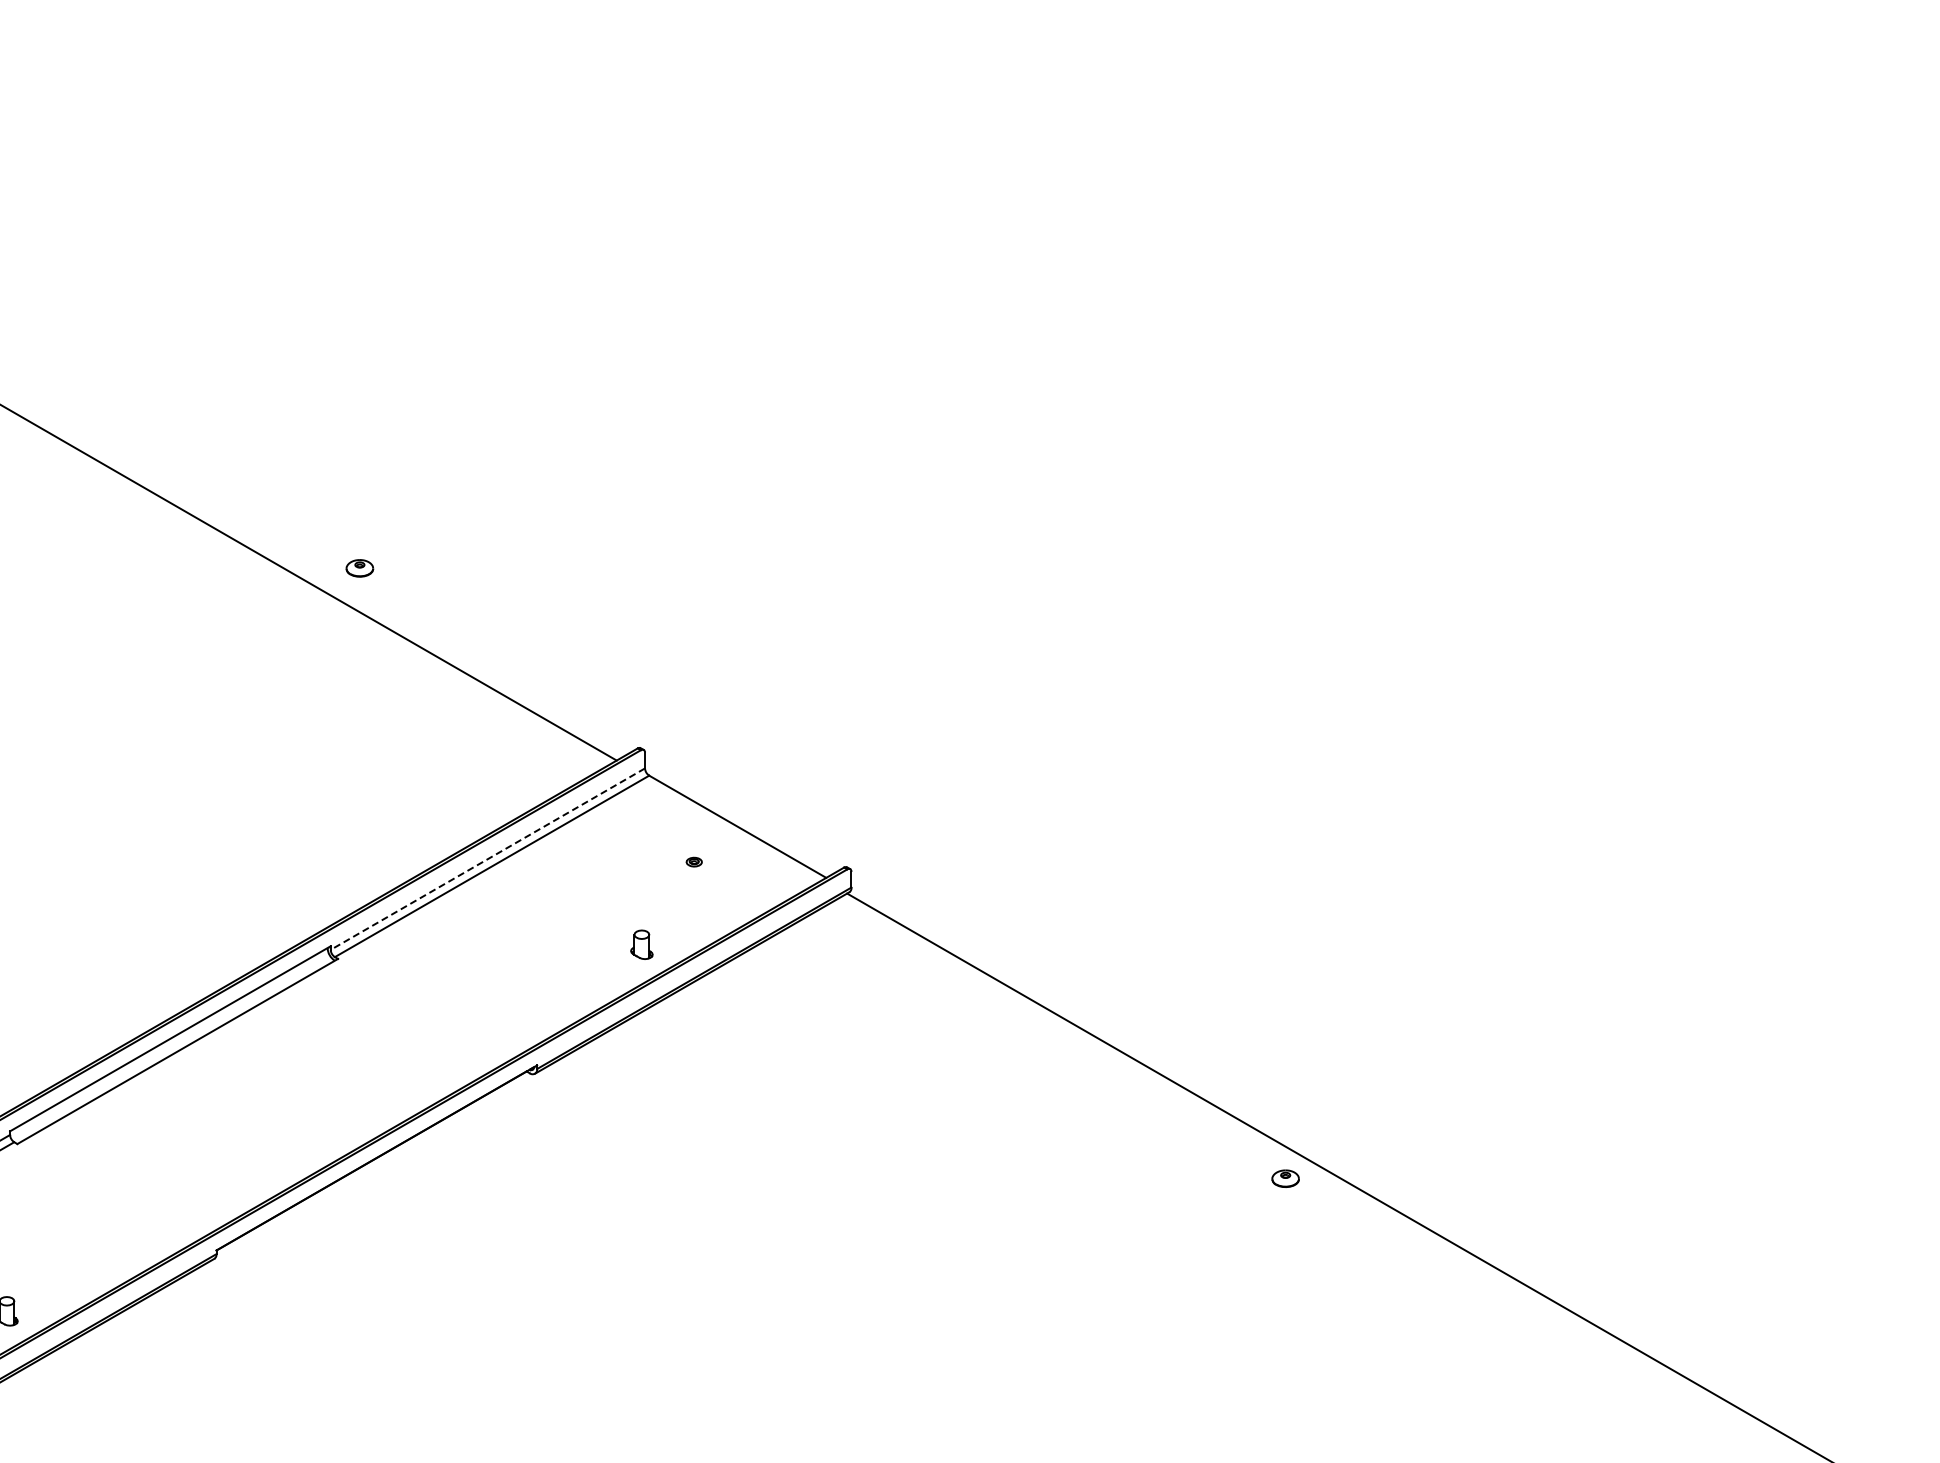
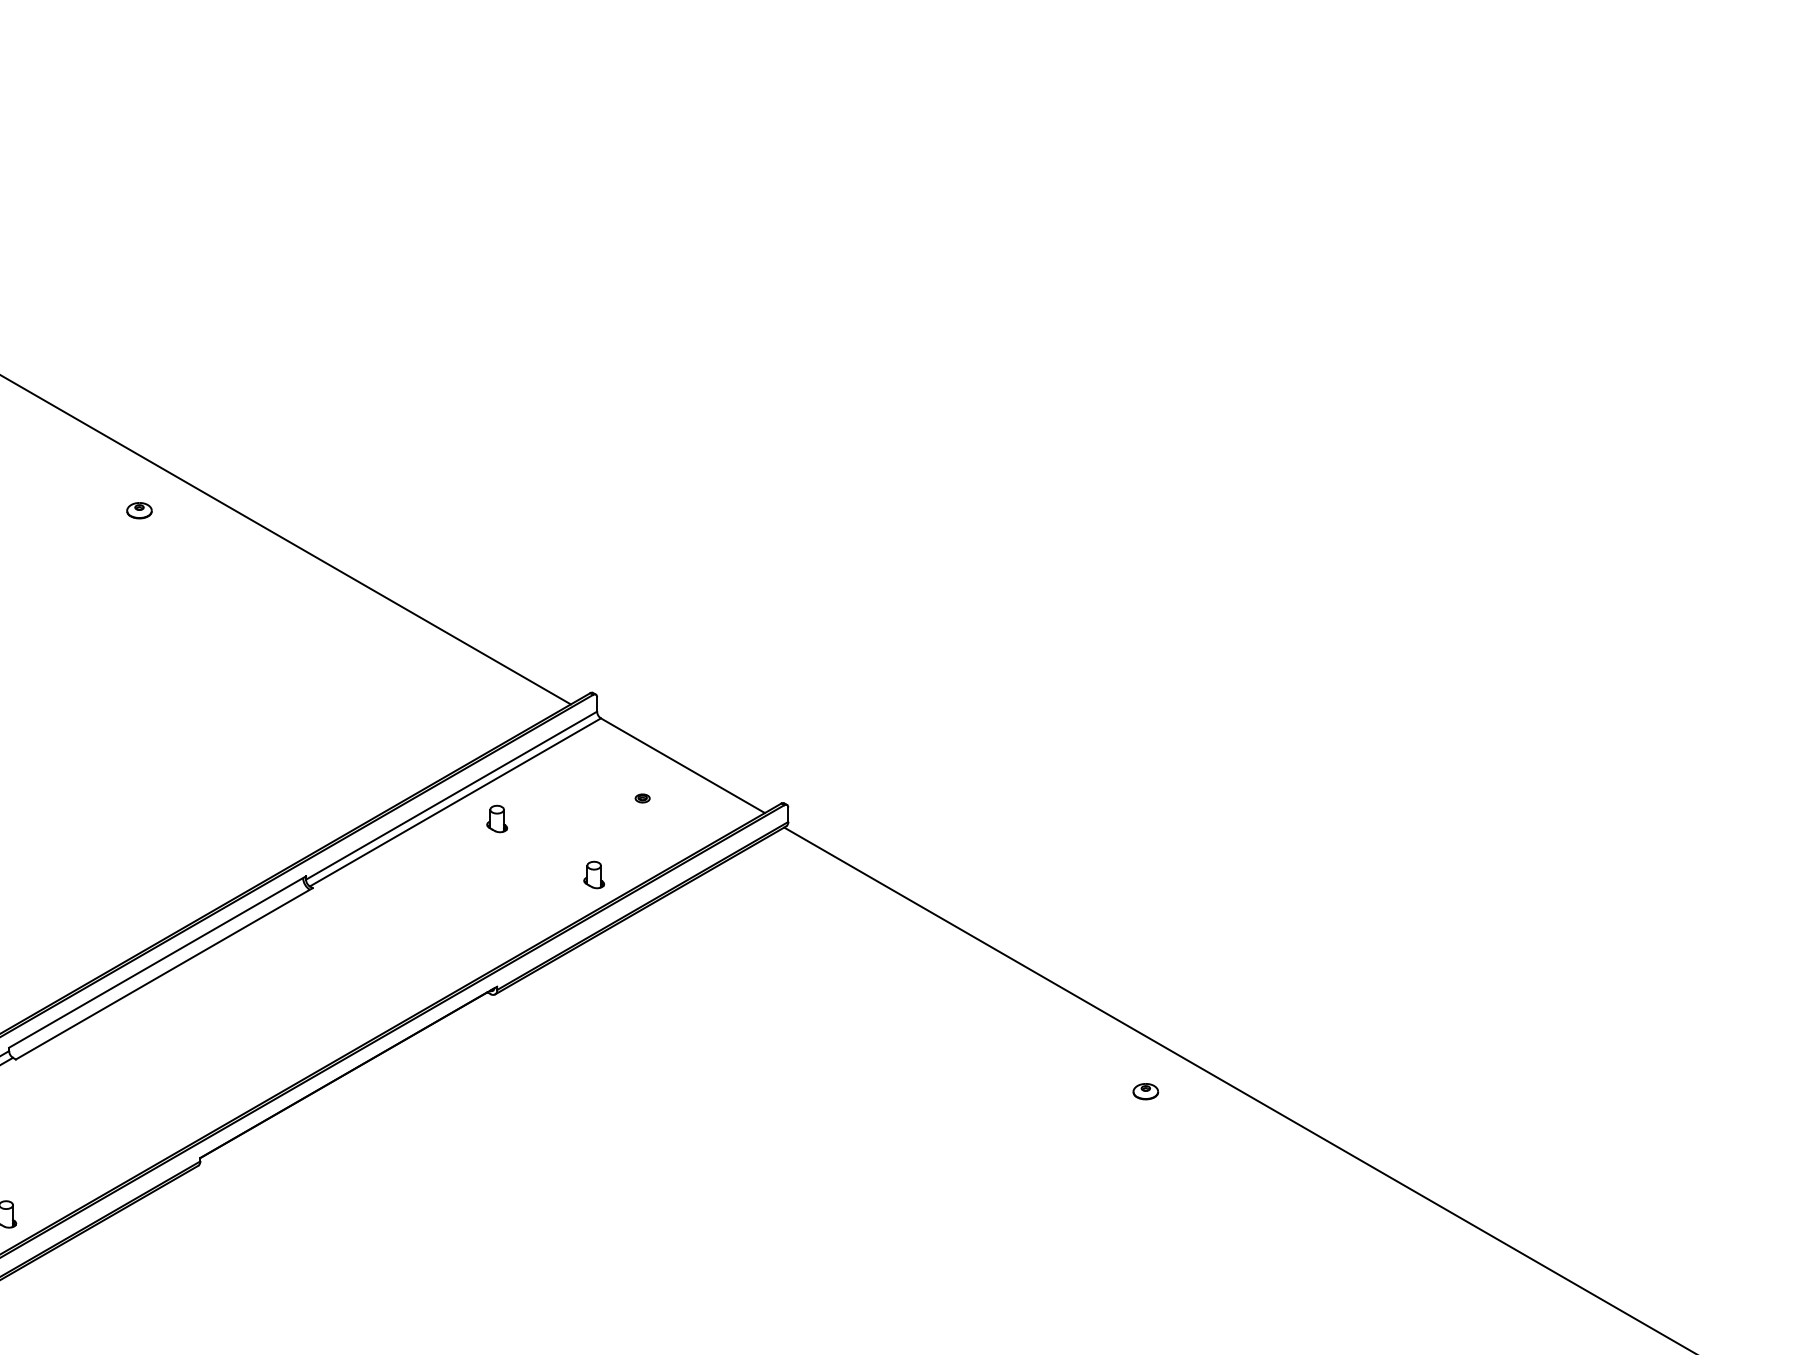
part: (359, 568) -> (139, 510), moved
line: (487, 859) -> (451, 796), dashed -> solid
part: (536, 884) -> (496, 819), added
part: (1285, 1178) -> (1145, 1091), moved

